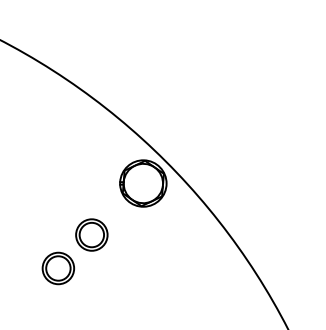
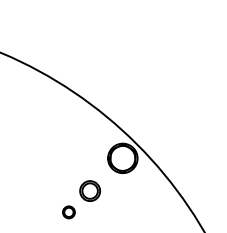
part: (57, 268) -> (68, 212), size x0.6

